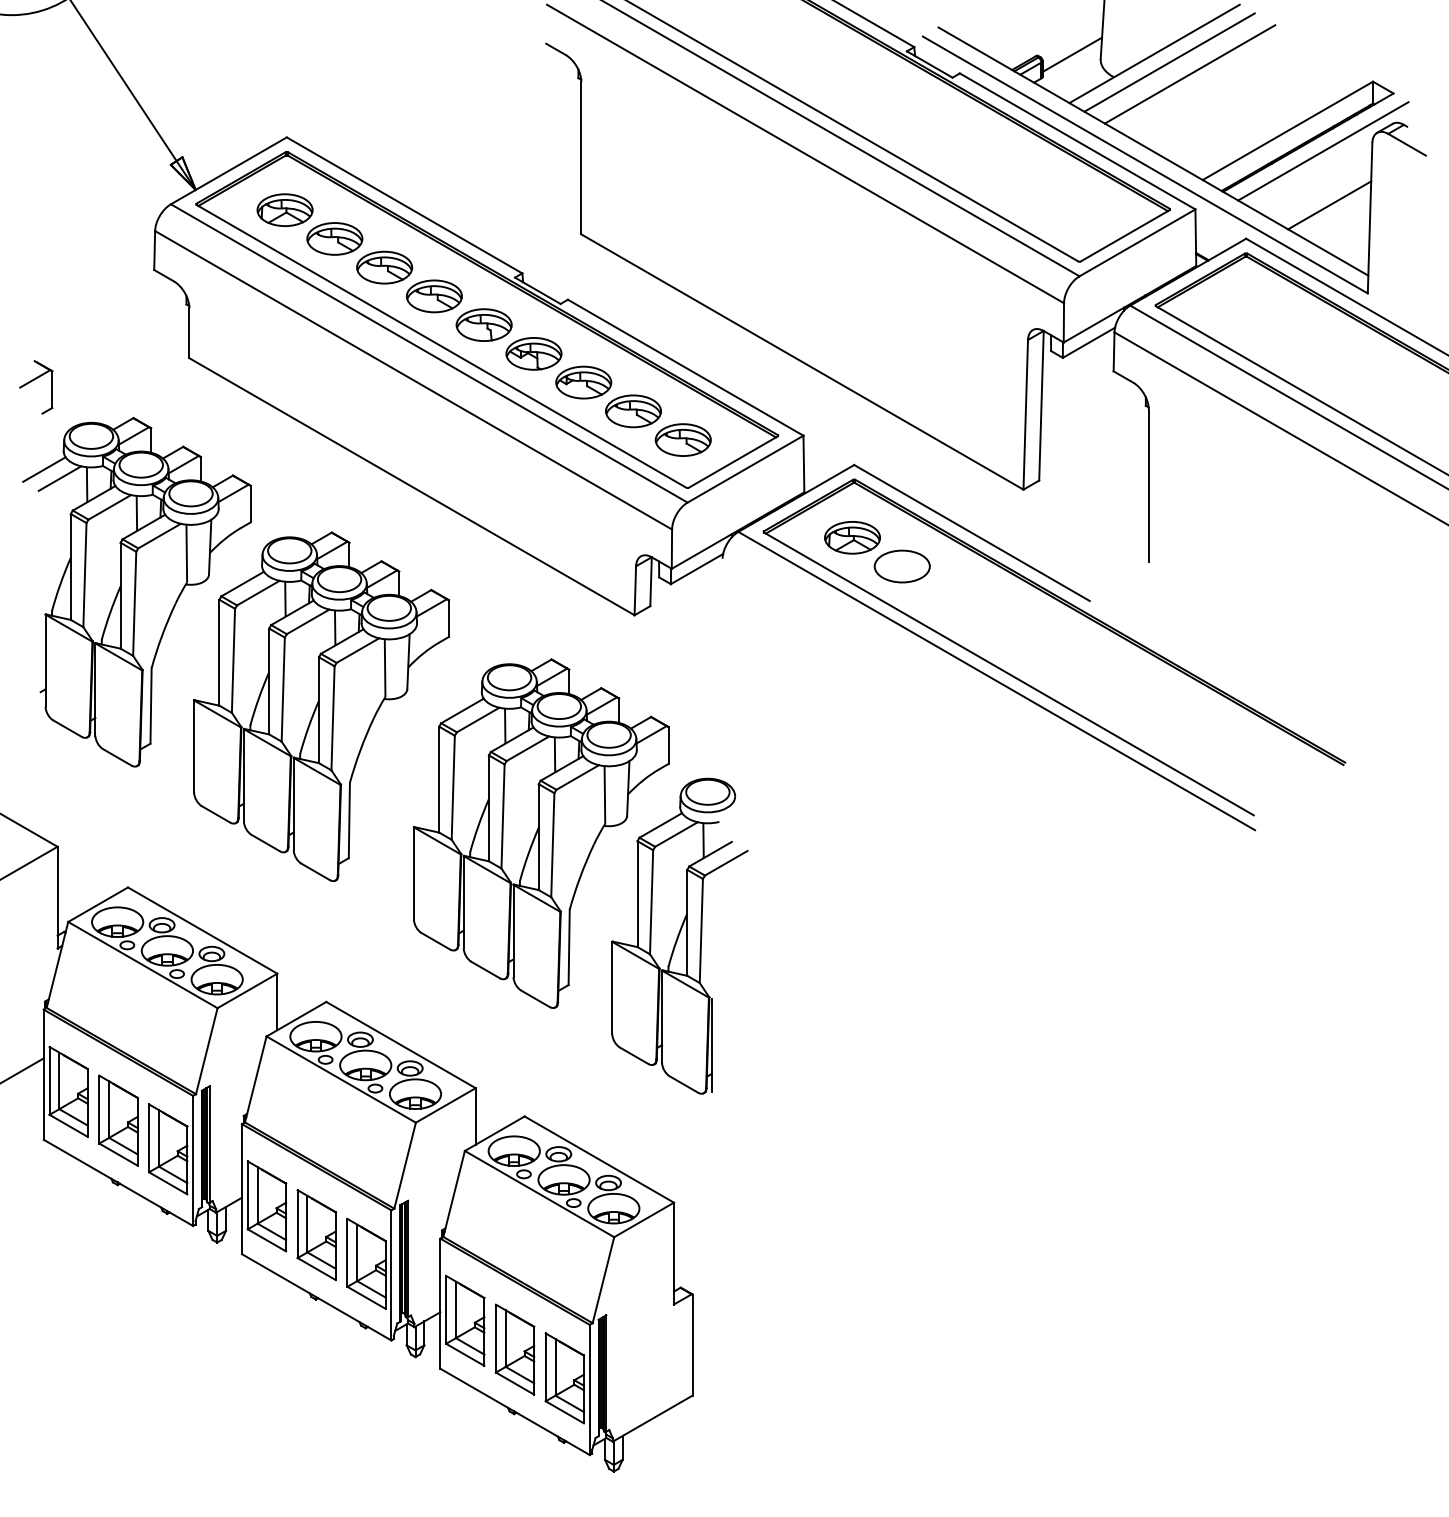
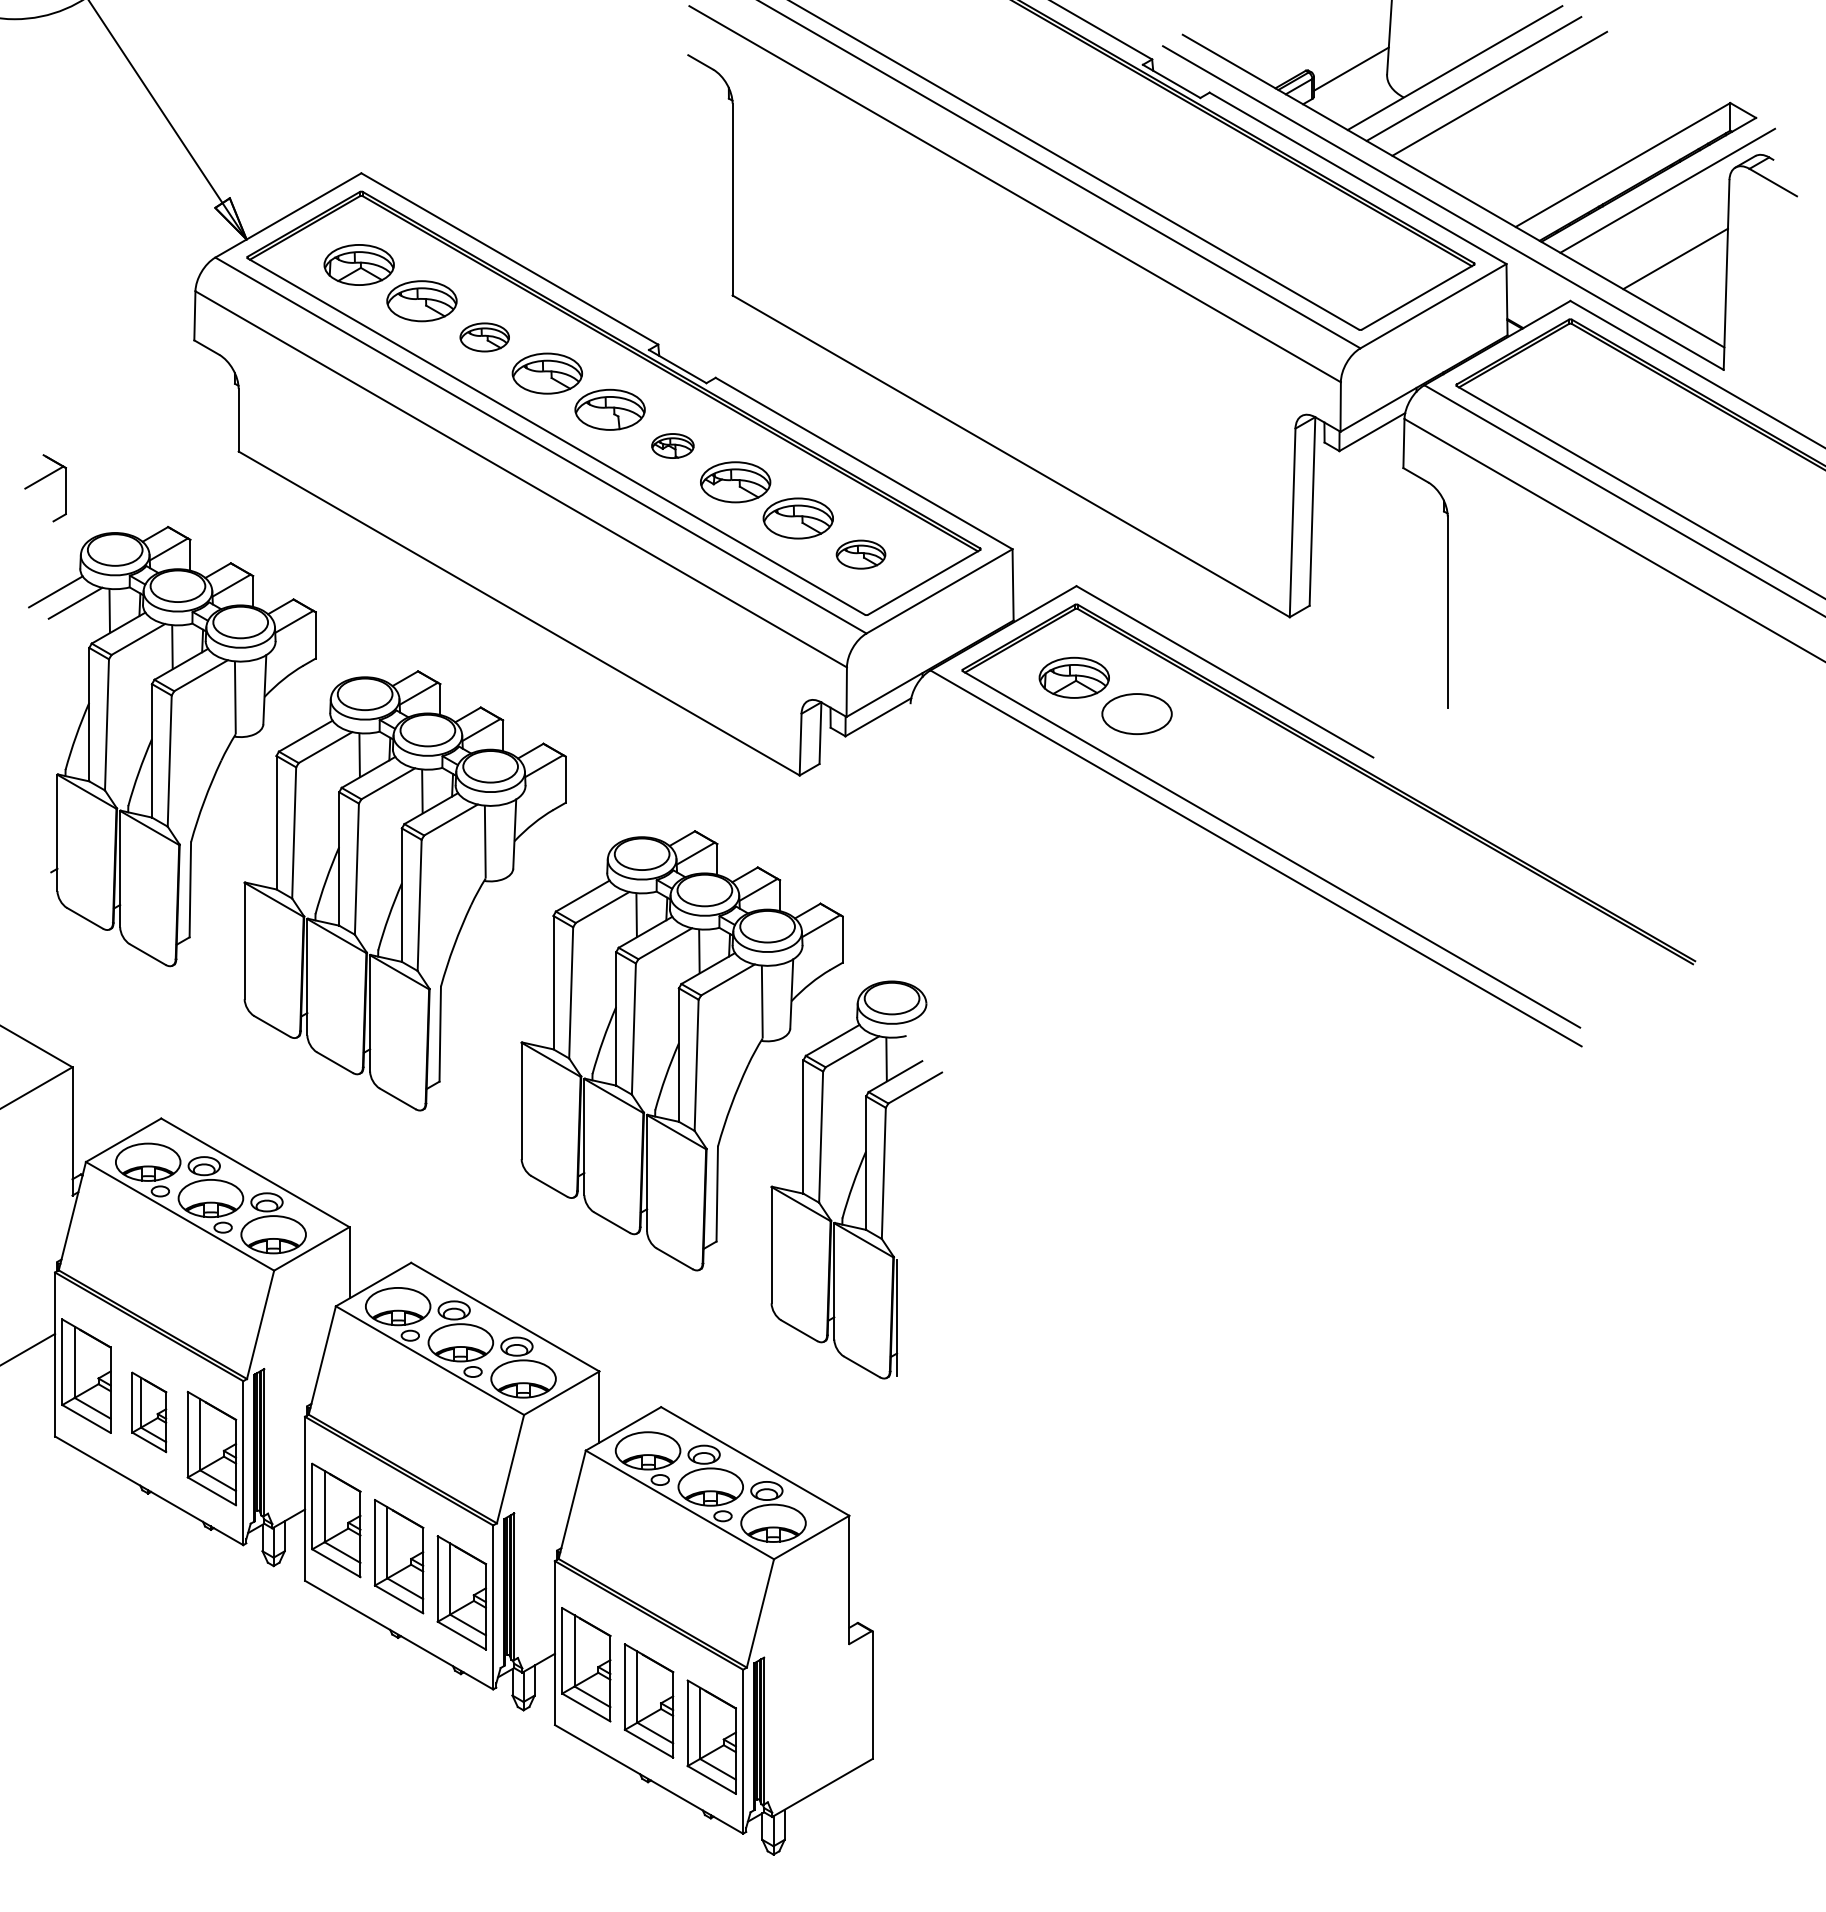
part: (384, 267) -> (484, 337), size x0.7
part: (533, 353) -> (672, 445), size x0.6
part: (682, 439) -> (860, 554), size x0.7
part: (118, 1120) -> (149, 1412), size x0.7

